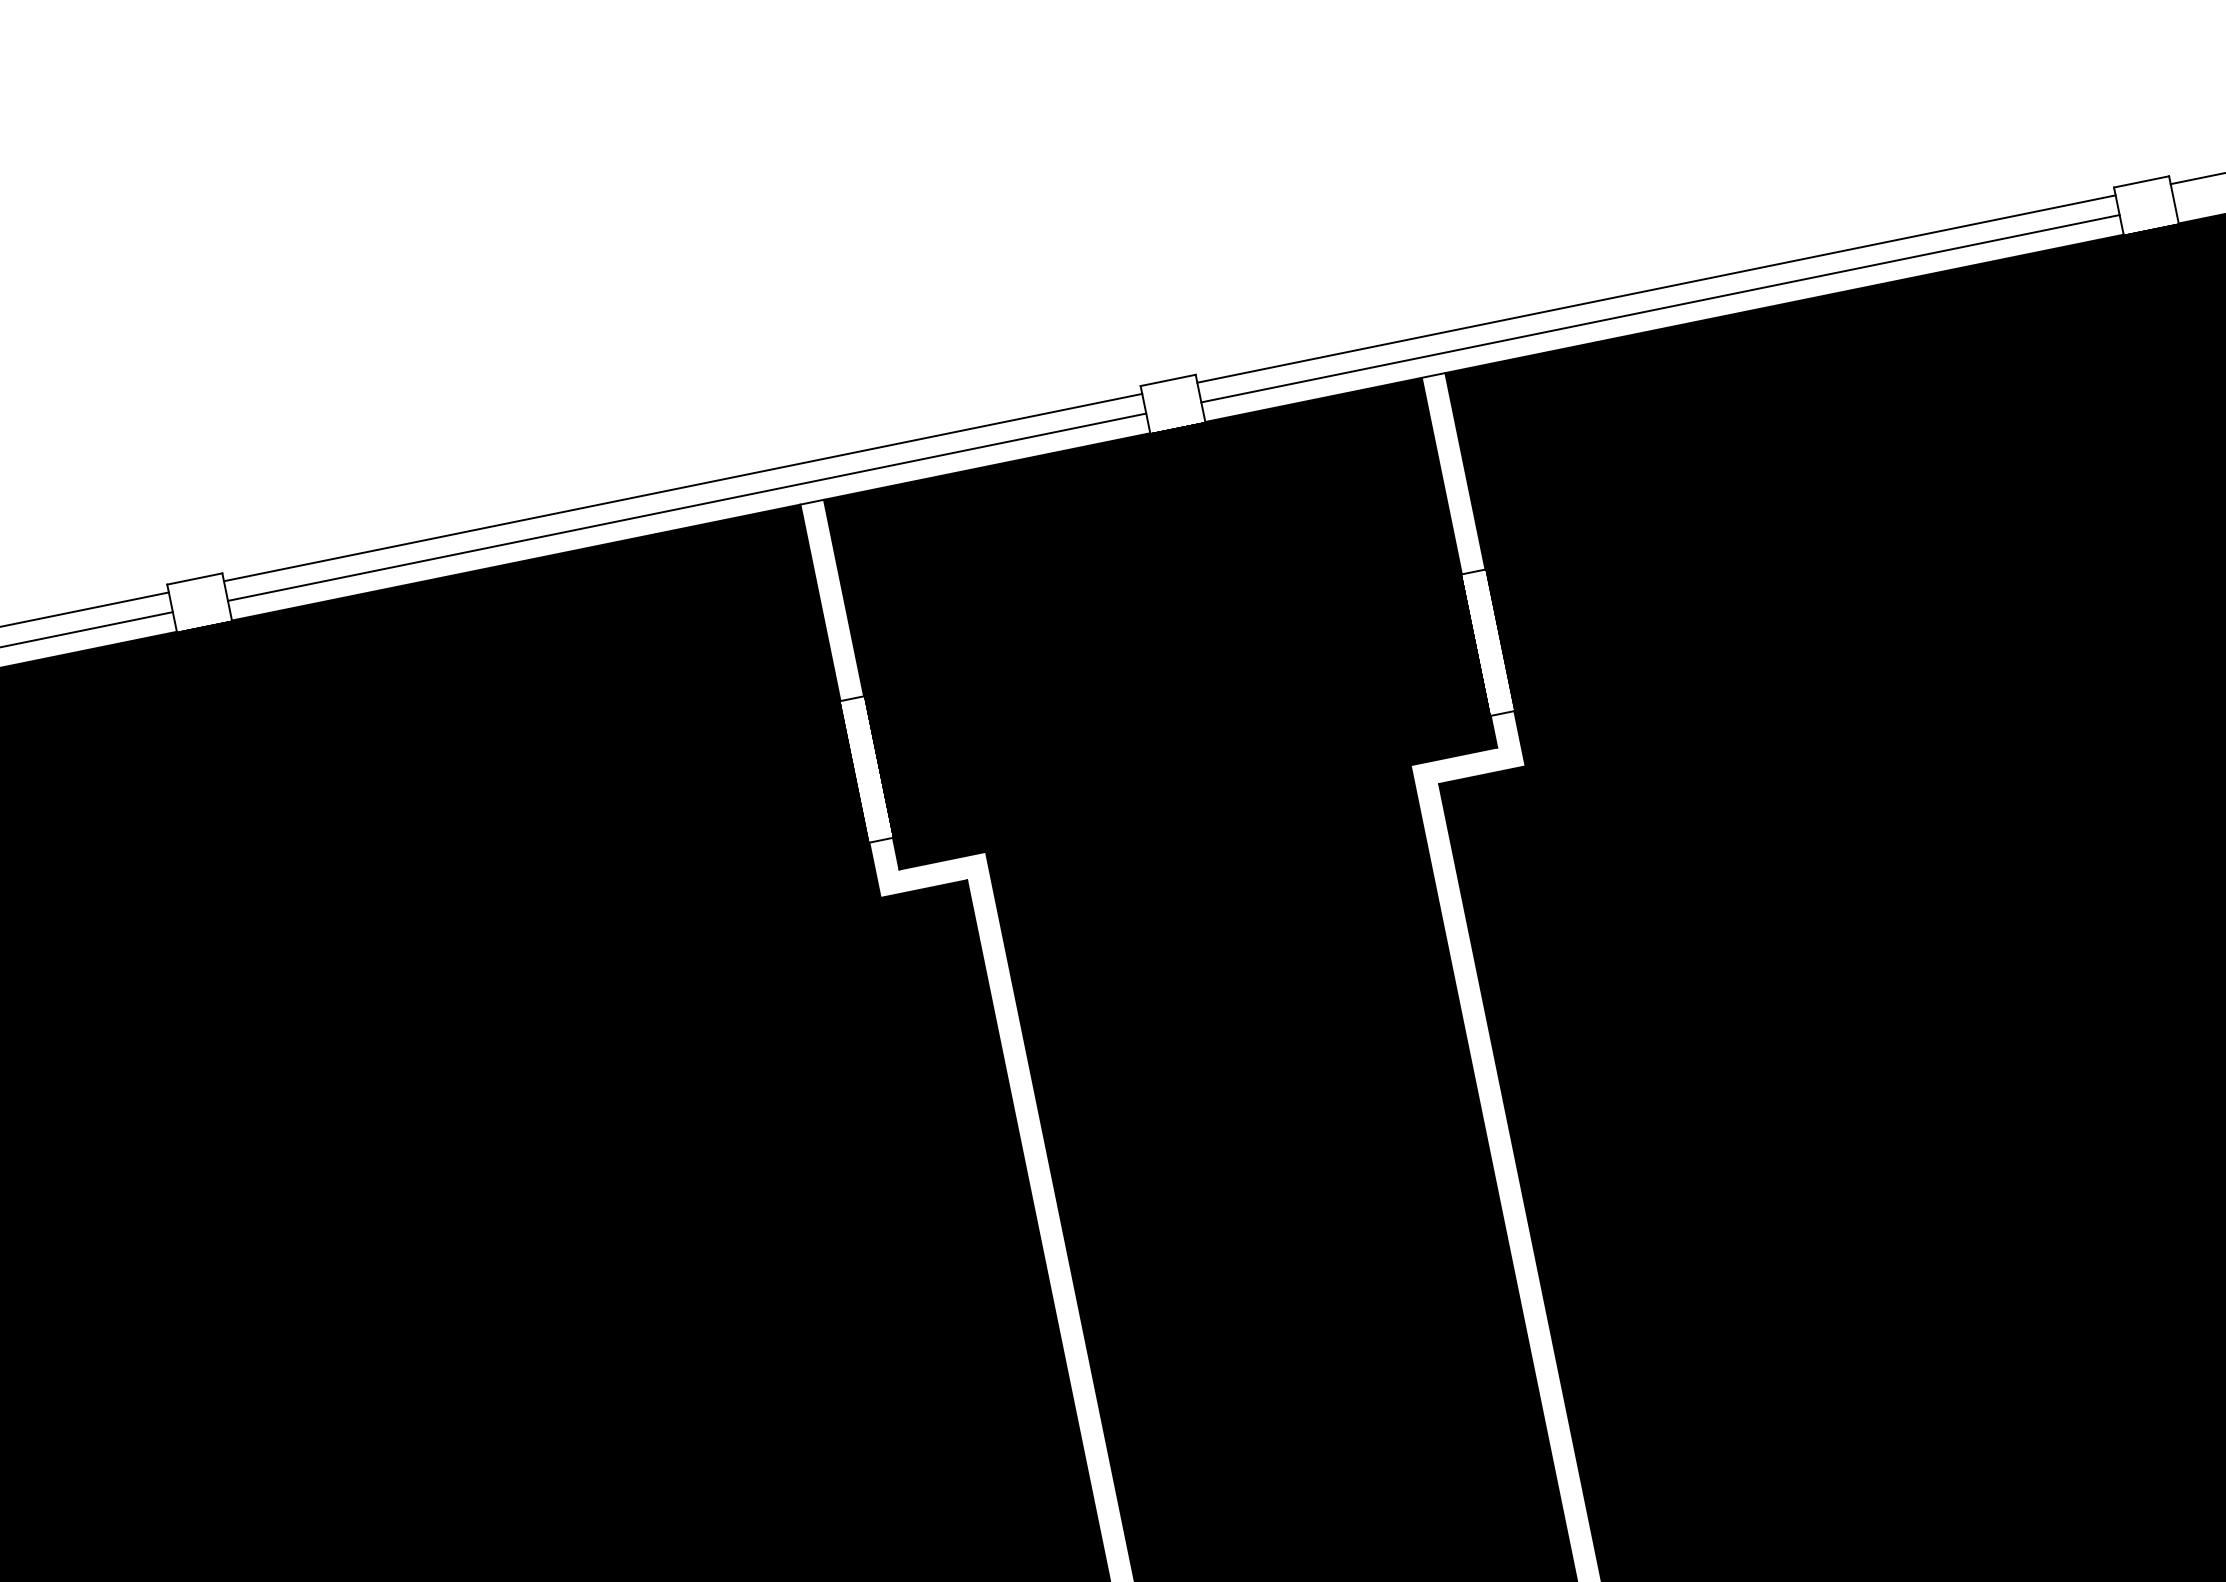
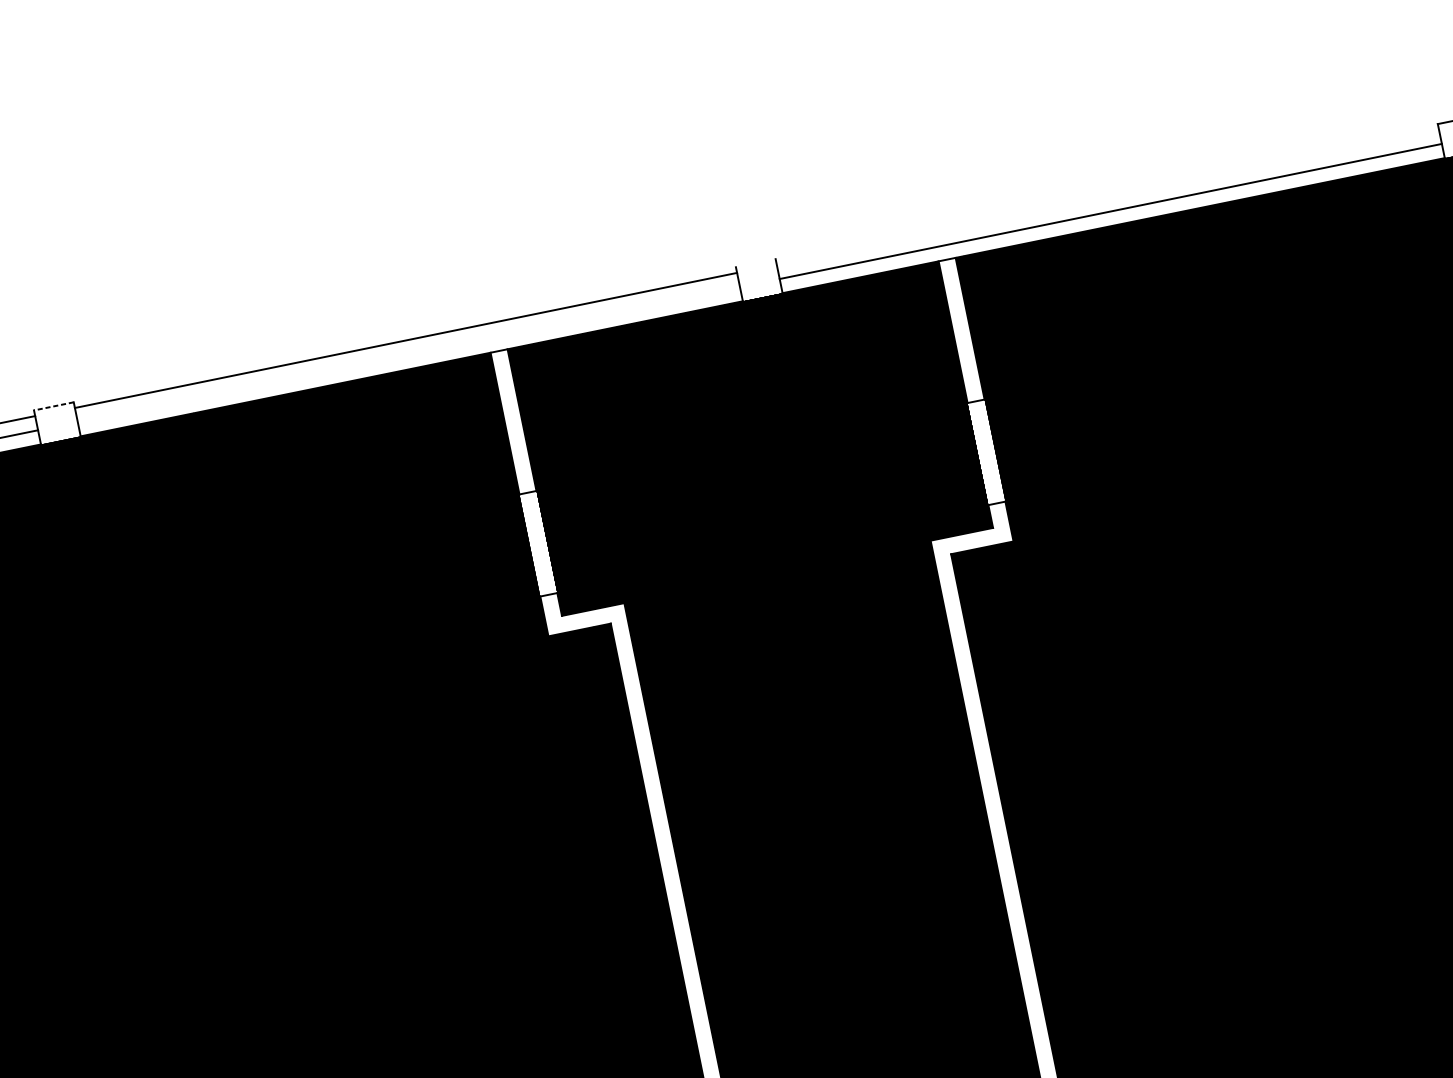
line: (1656, 288) -> (1107, 196), removed
line: (1167, 380) -> (755, 263), removed
line: (686, 506) -> (408, 354), removed
line: (194, 579) -> (53, 406), solid -> dashed

